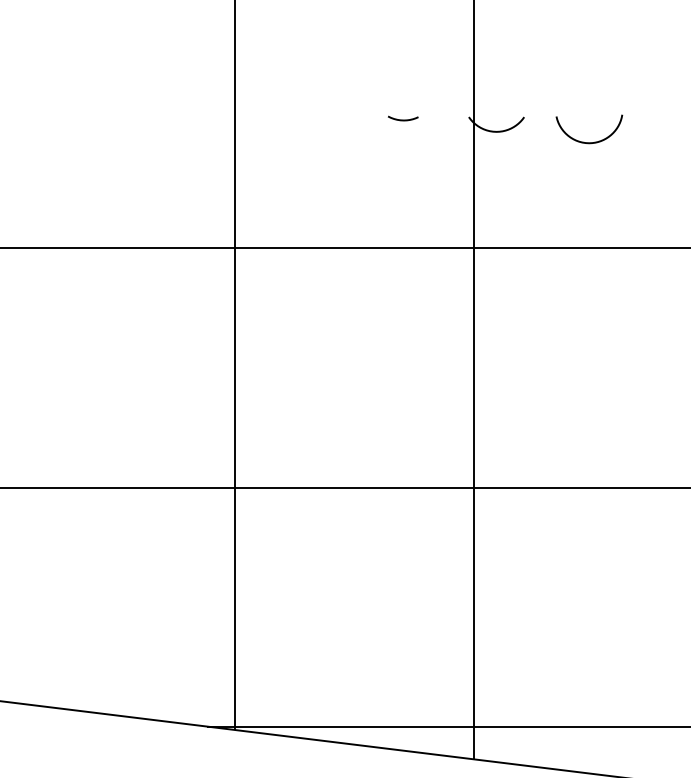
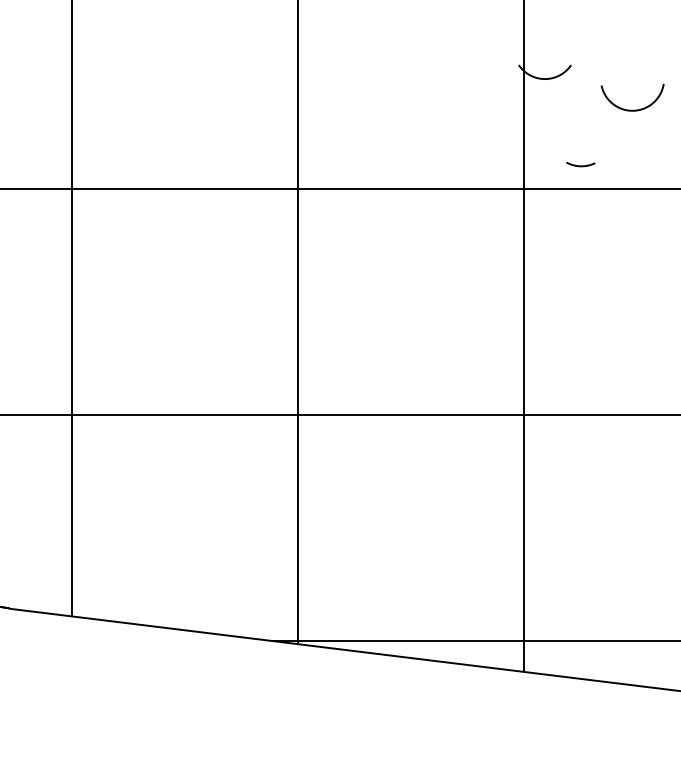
curve: (402, 119) -> (580, 165), moved
curve: (589, 141) -> (632, 109), moved

